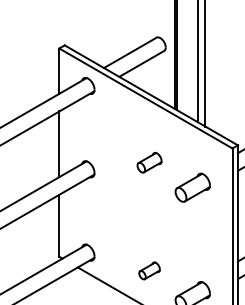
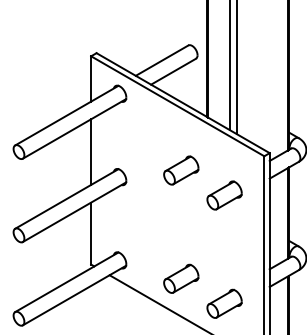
part: (149, 162) -> (181, 170), size x1.43
part: (149, 270) -> (181, 278), size x1.67

